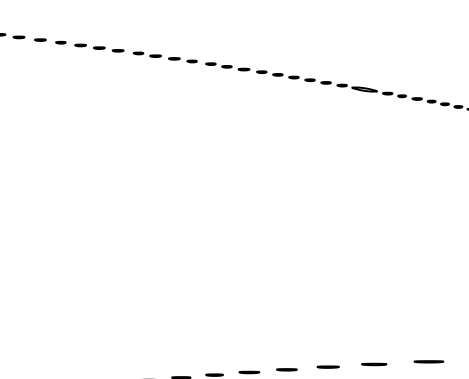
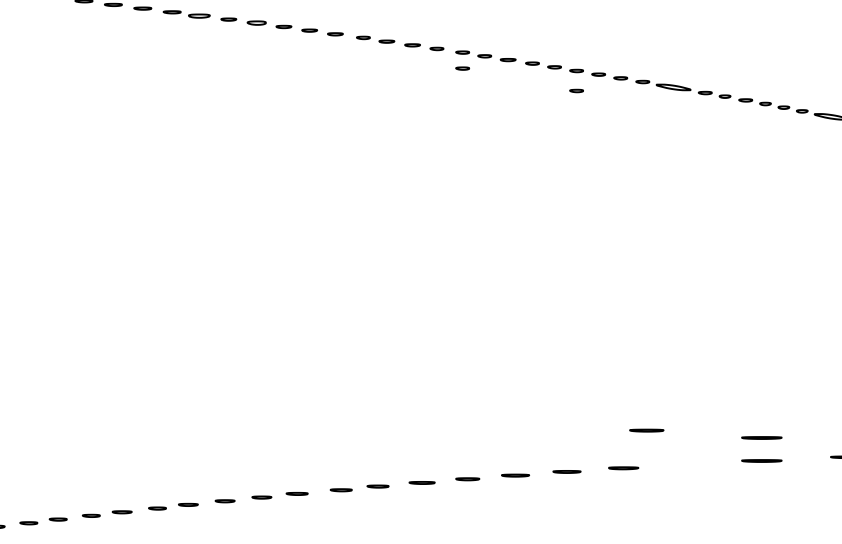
part: (19, 37) -> (199, 15), size x1.4
part: (60, 42) -> (256, 23), size x1.4
part: (210, 75) -> (462, 68), added
part: (293, 91) -> (576, 90), added
line: (428, 344) -> (761, 437), added
line: (374, 364) -> (646, 430), moved

